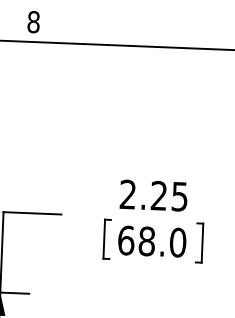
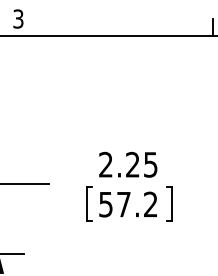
text: (33, 21) -> (18, 18), 8 -> 3
text: (152, 241) -> (128, 204), 68.0 -> 57.2

